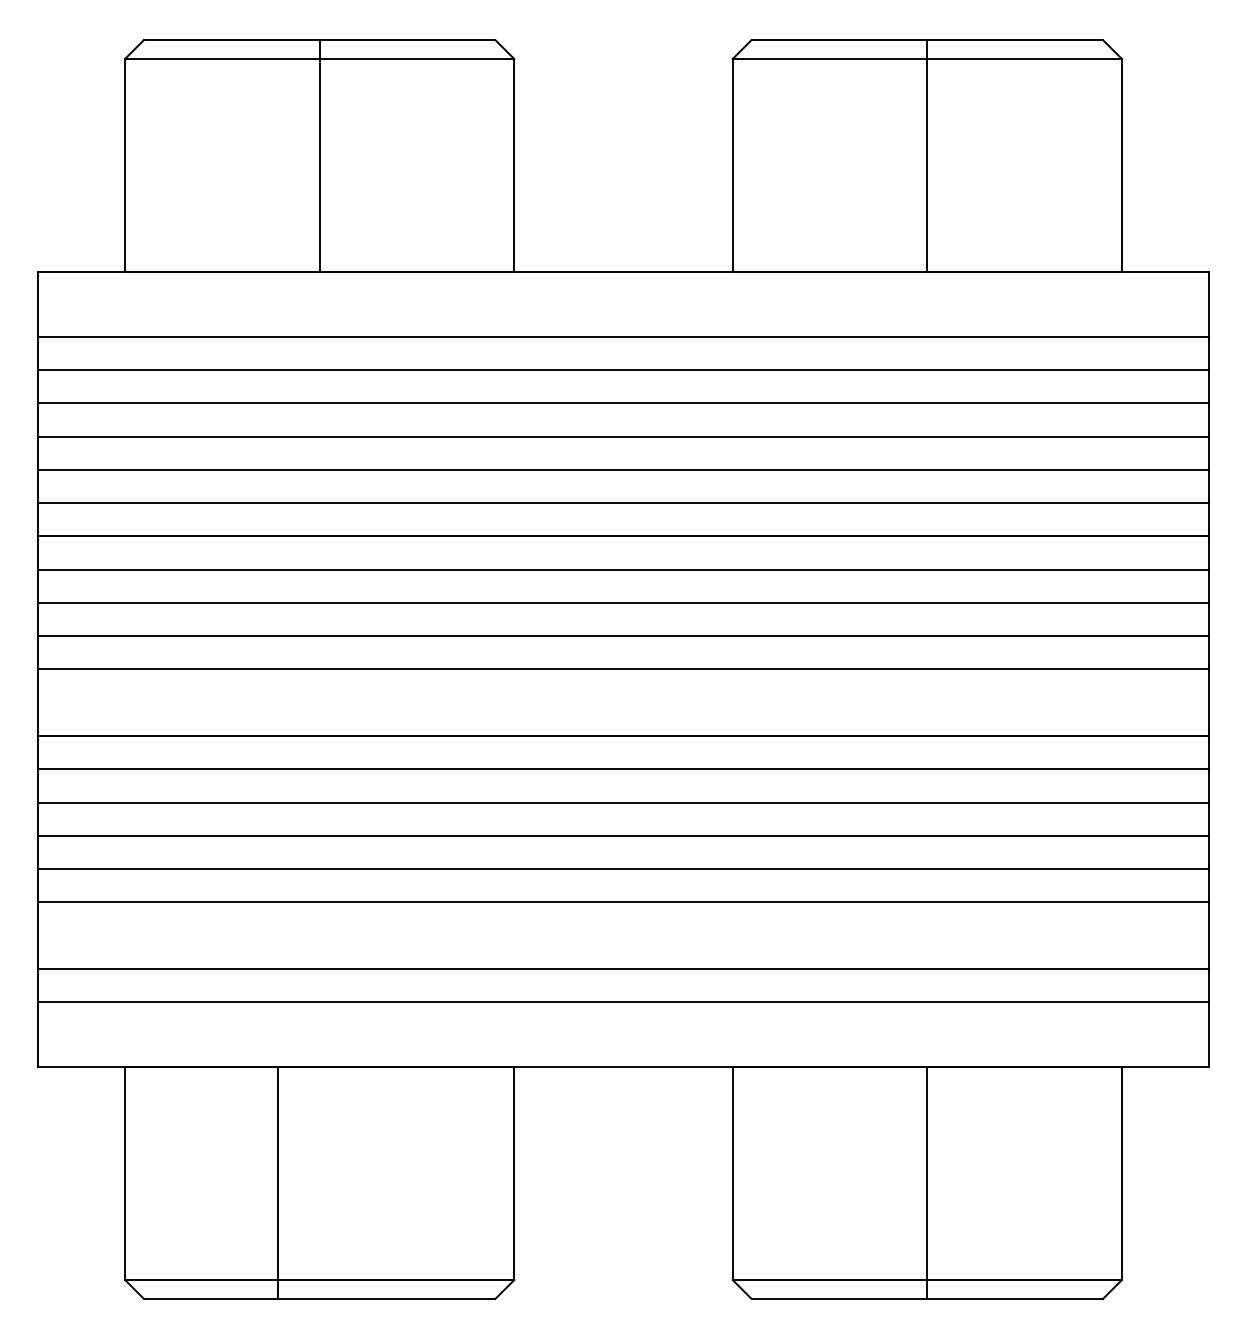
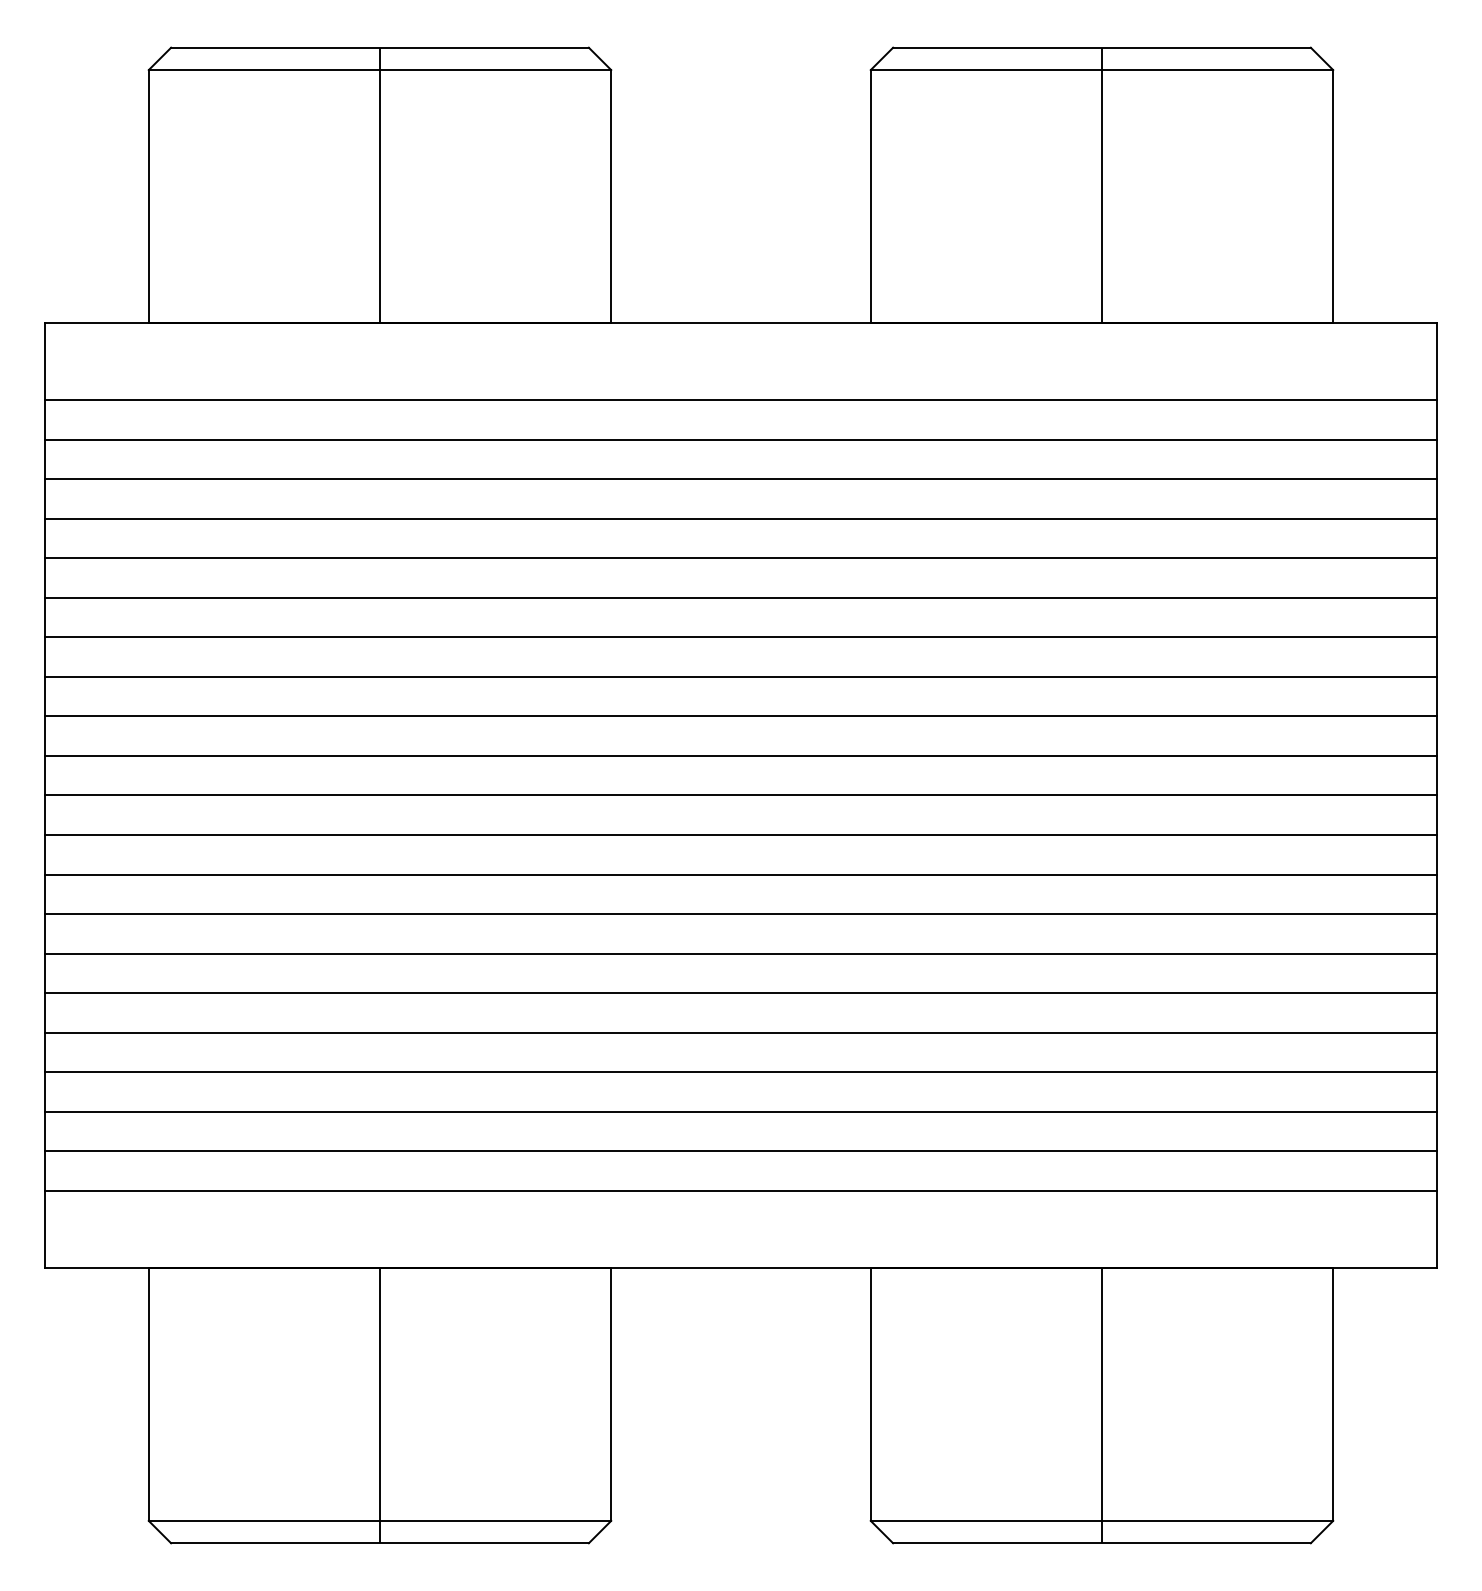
line: (623, 702) -> (741, 834), added
line: (623, 935) -> (741, 1111), added
line: (277, 1182) -> (379, 1405), moved

